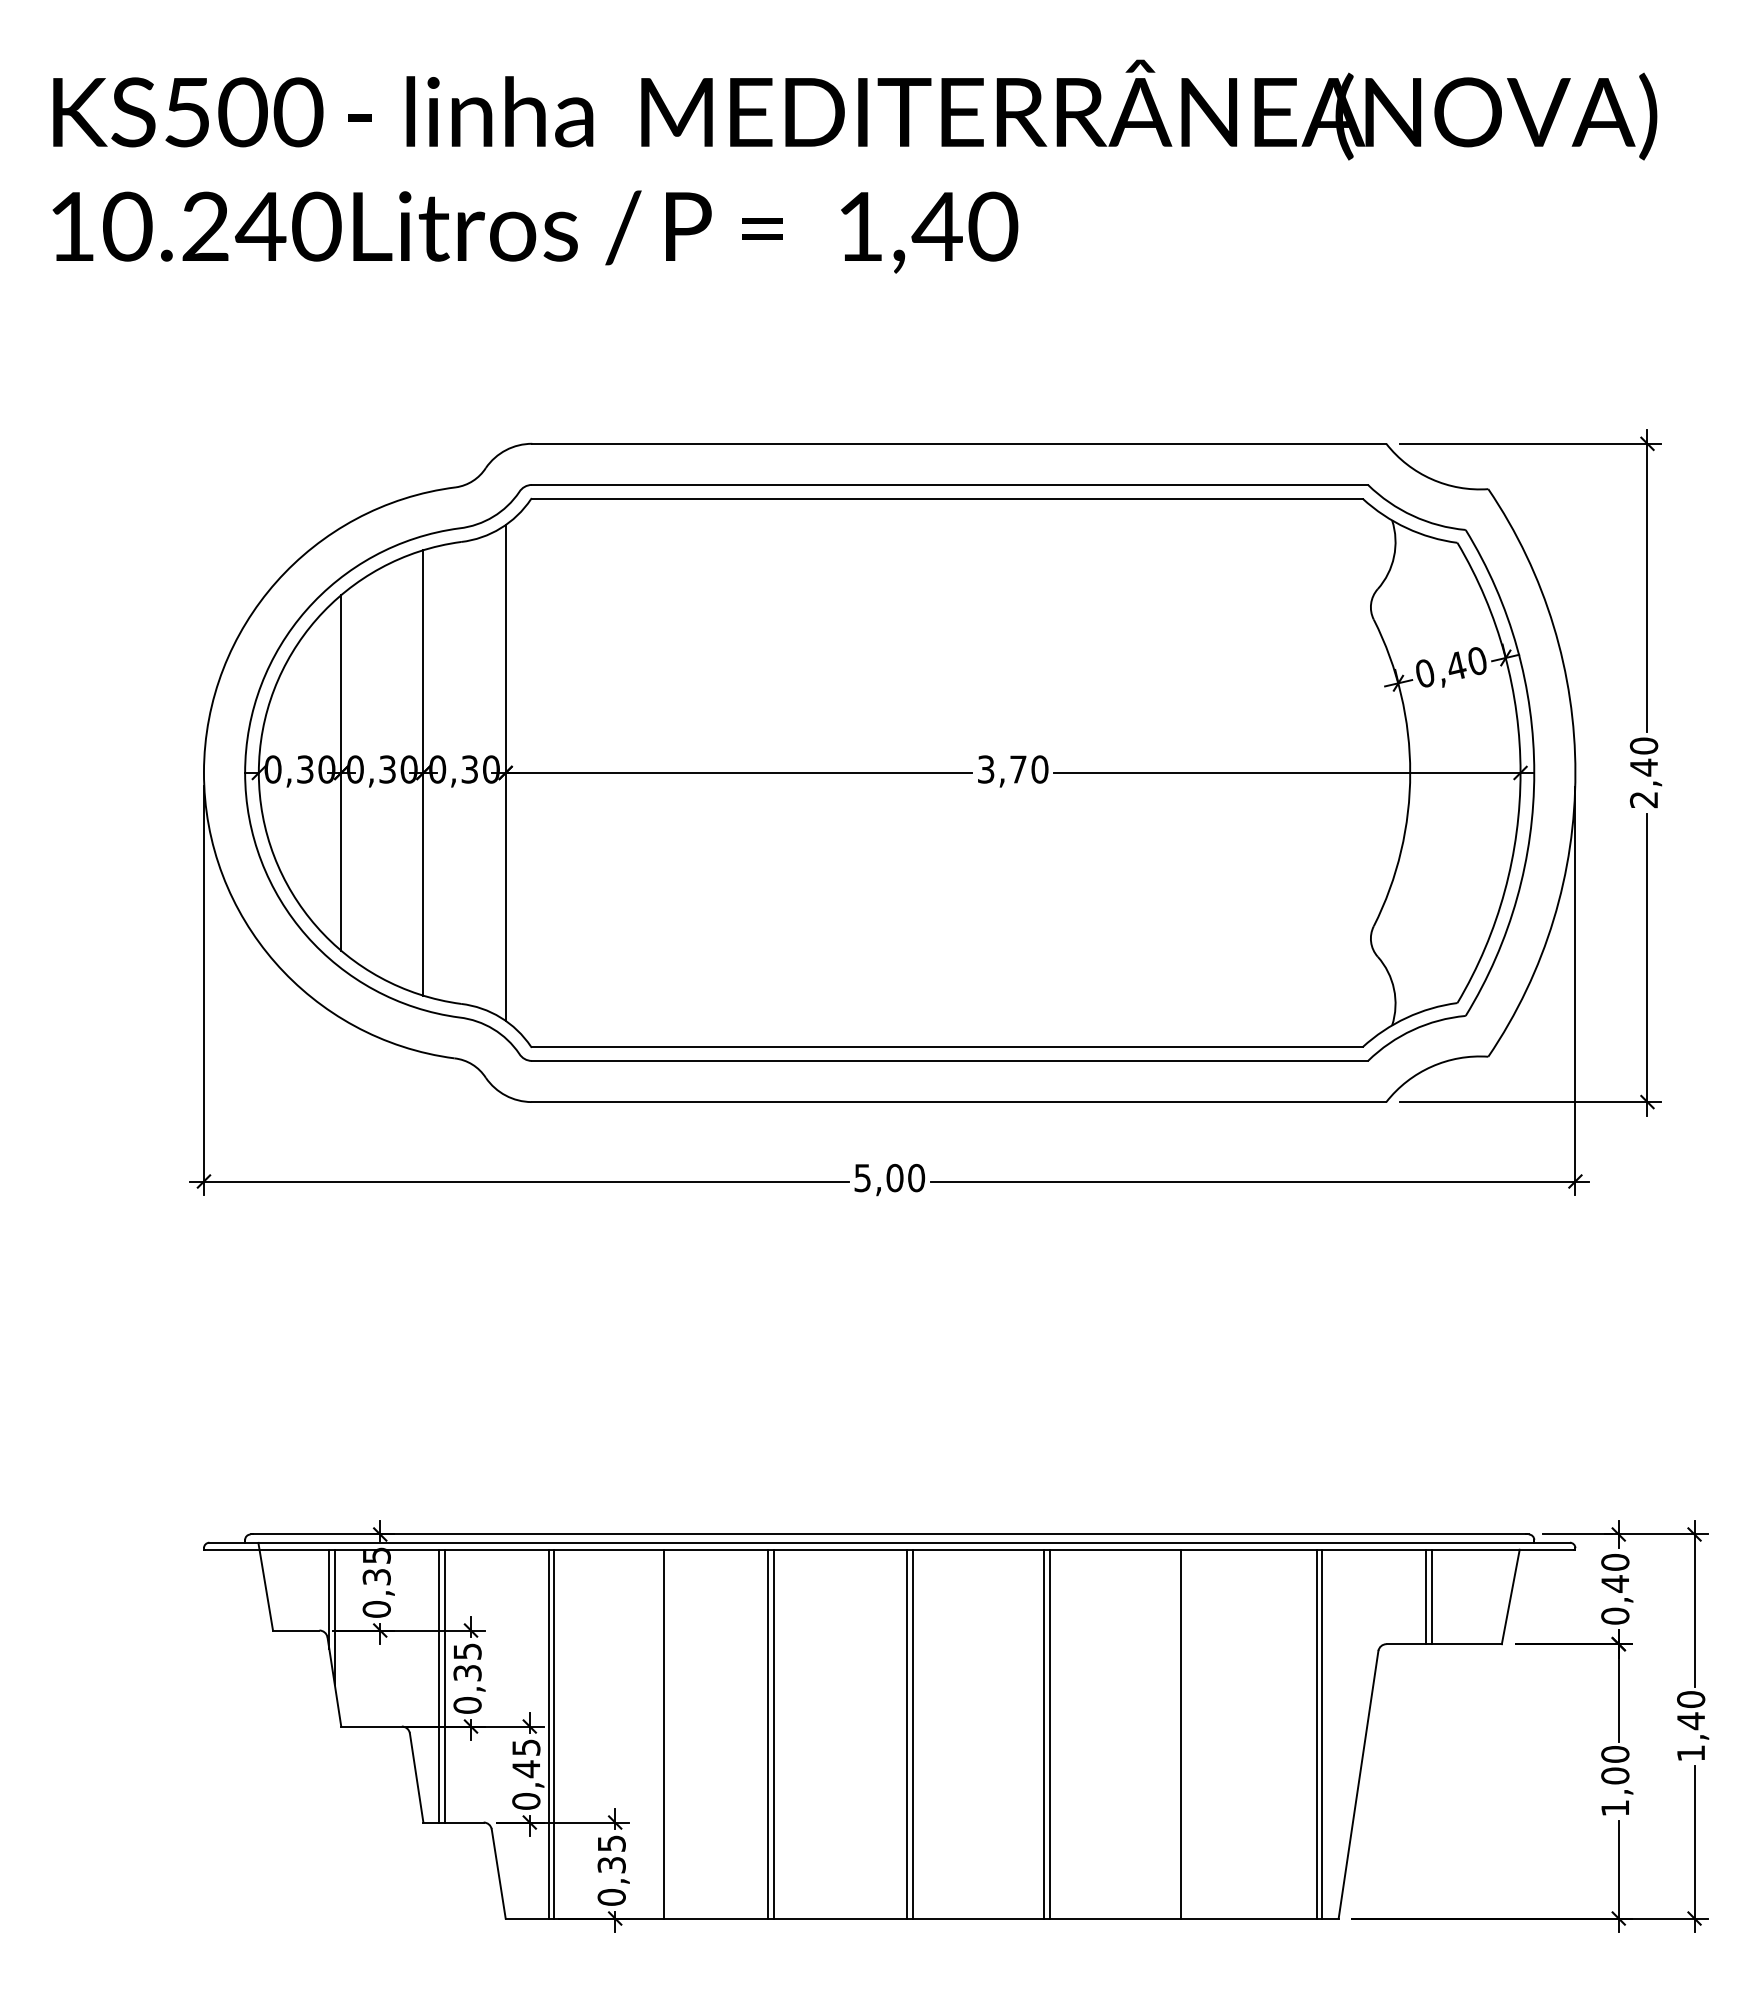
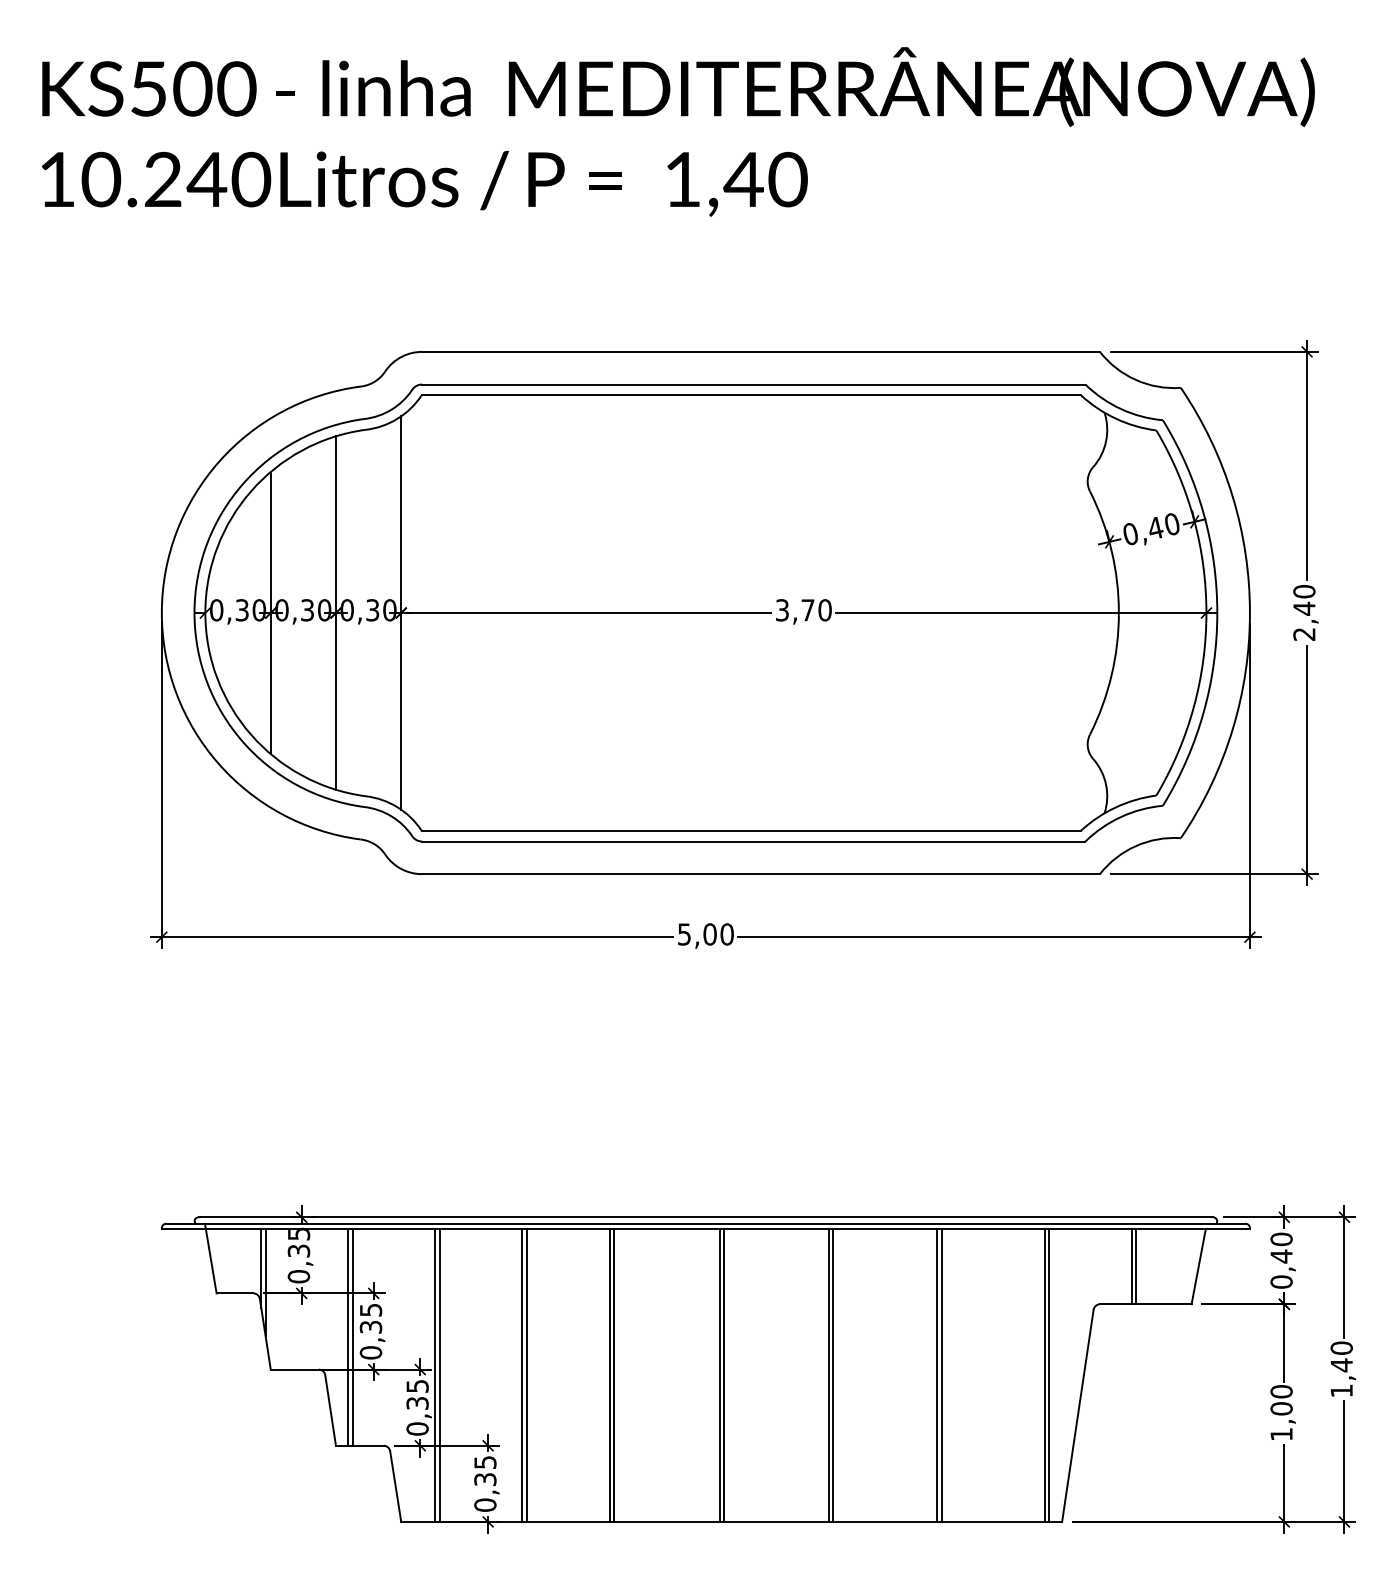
line: (658, 1733) -> (522, 1375), added
line: (1186, 1733) -> (941, 1375), added
text: (526, 1769) -> (417, 1403), 0,45 -> 0,35

